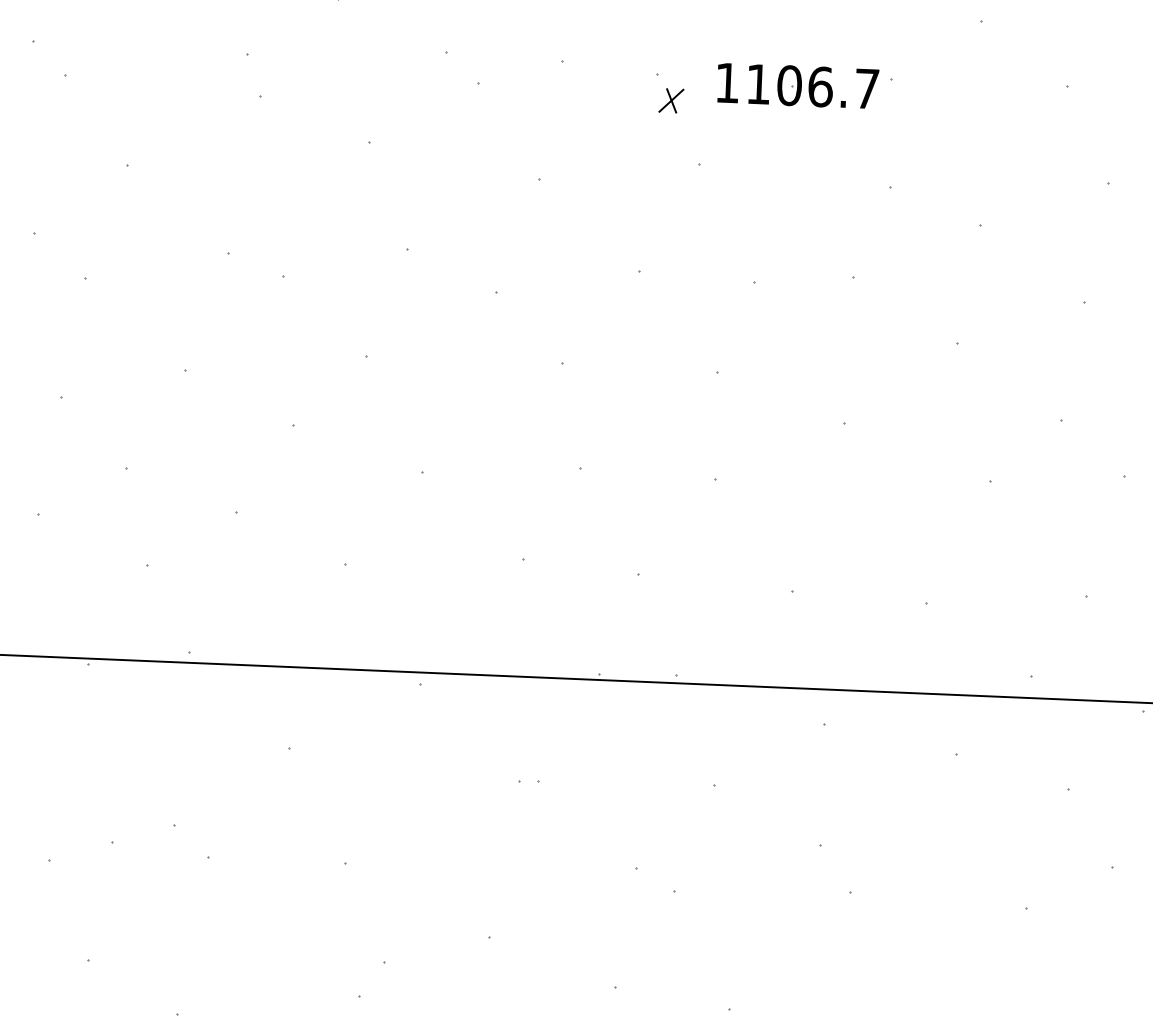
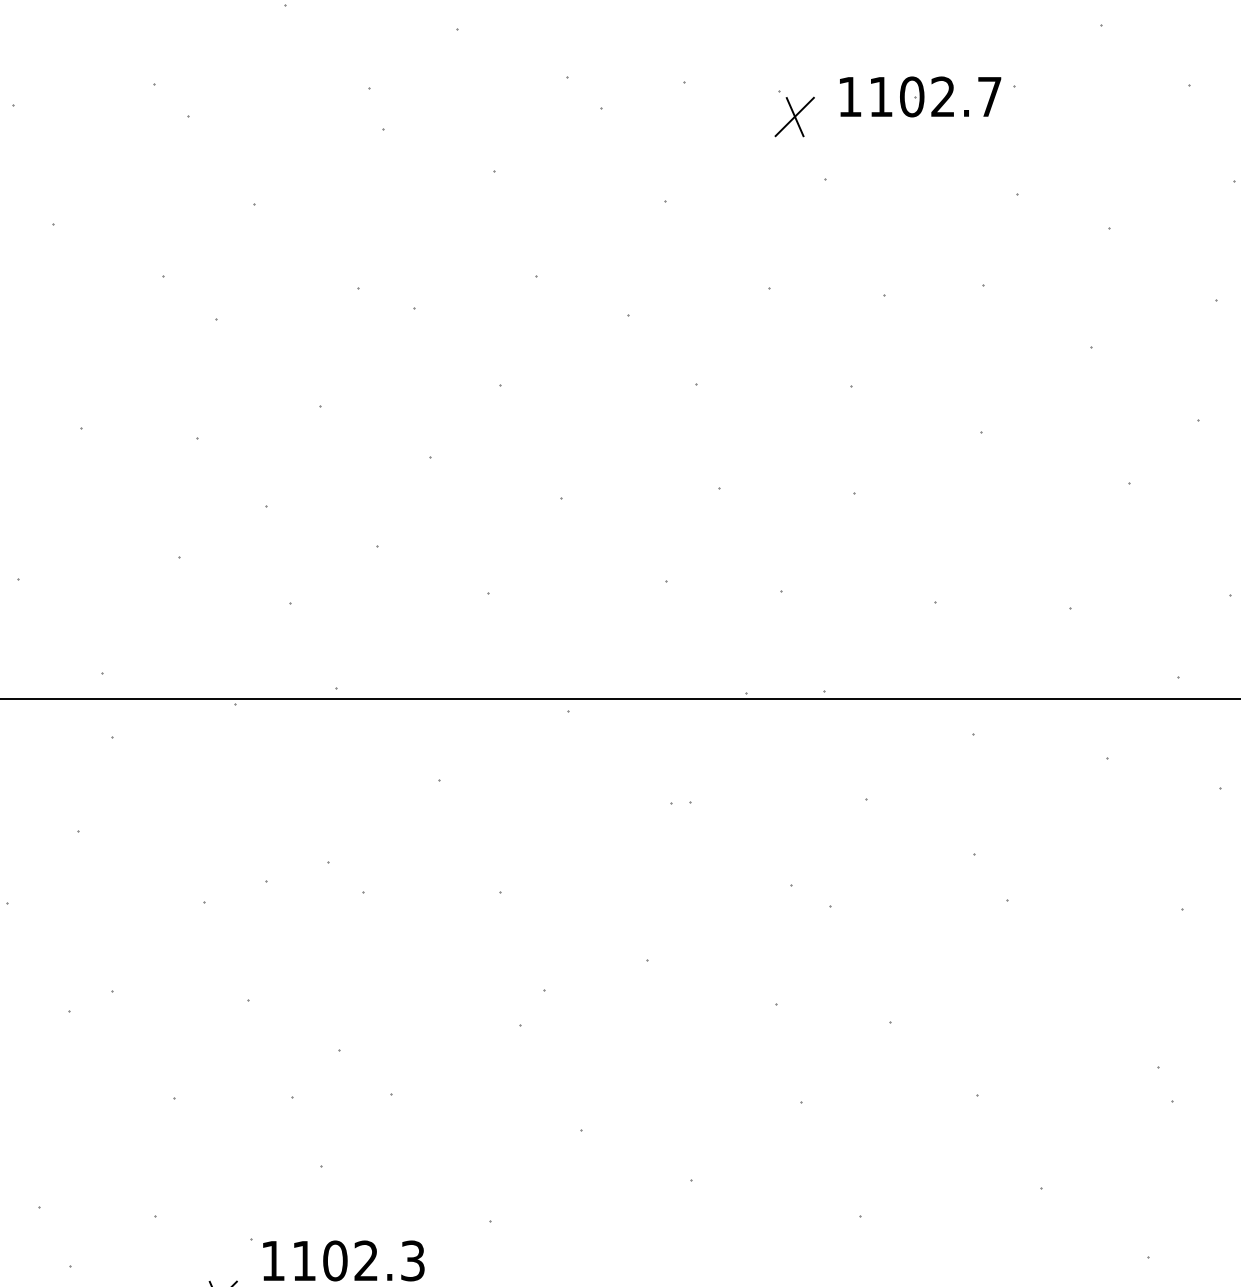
text: (820, 86) -> (943, 96), 1106.7 -> 1102.7
part: (671, 100) -> (794, 116), size x1.67

